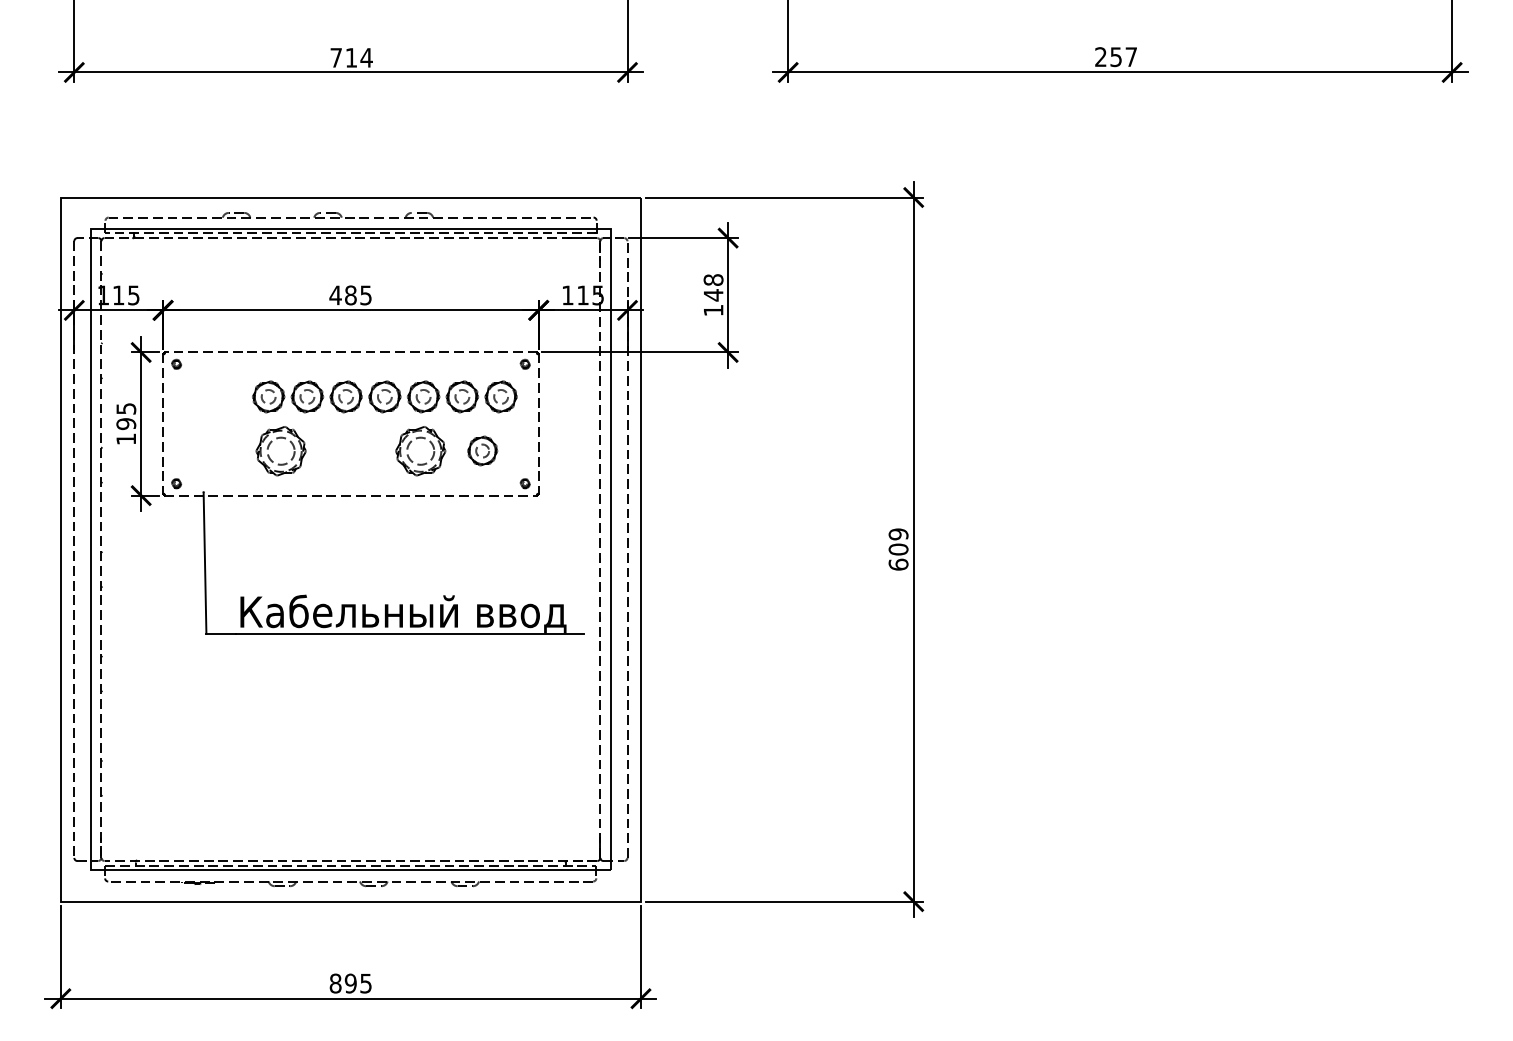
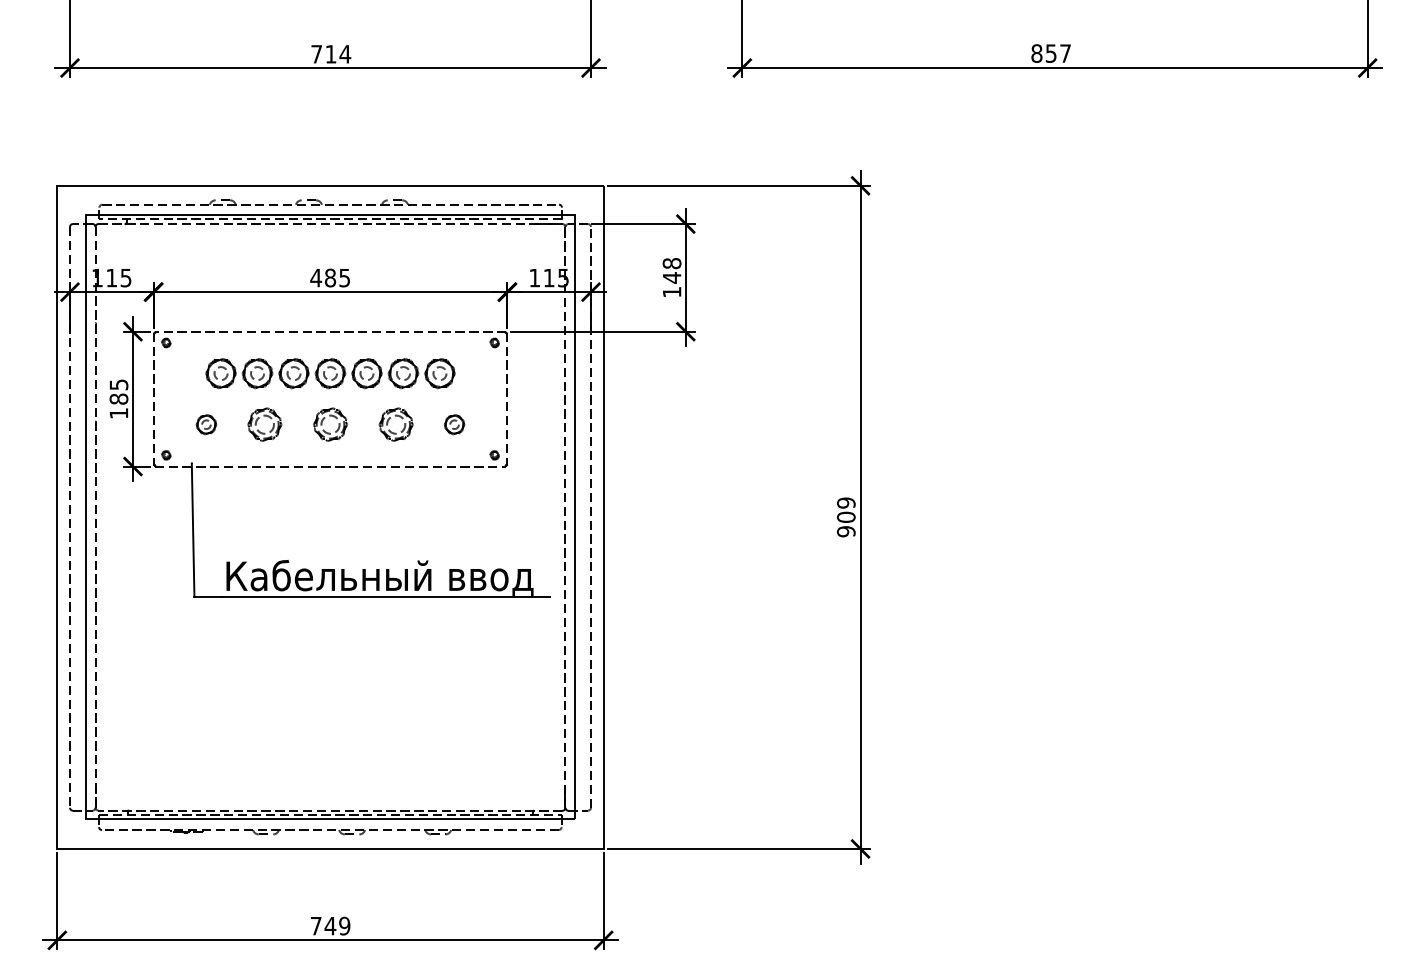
text: (1100, 57) -> (1036, 53), 257 -> 857
part: (384, 396) -> (330, 373), moved
text: (125, 423) -> (118, 398), 195 -> 185
part: (219, 450) -> (206, 424), added
part: (280, 450) -> (264, 424), size x0.71
part: (350, 450) -> (330, 424), added
part: (419, 450) -> (395, 424), size x0.71
part: (482, 450) -> (454, 424), size x0.71
text: (898, 564) -> (846, 531), 609 -> 909
text: (350, 982) -> (330, 925), 895 -> 749

